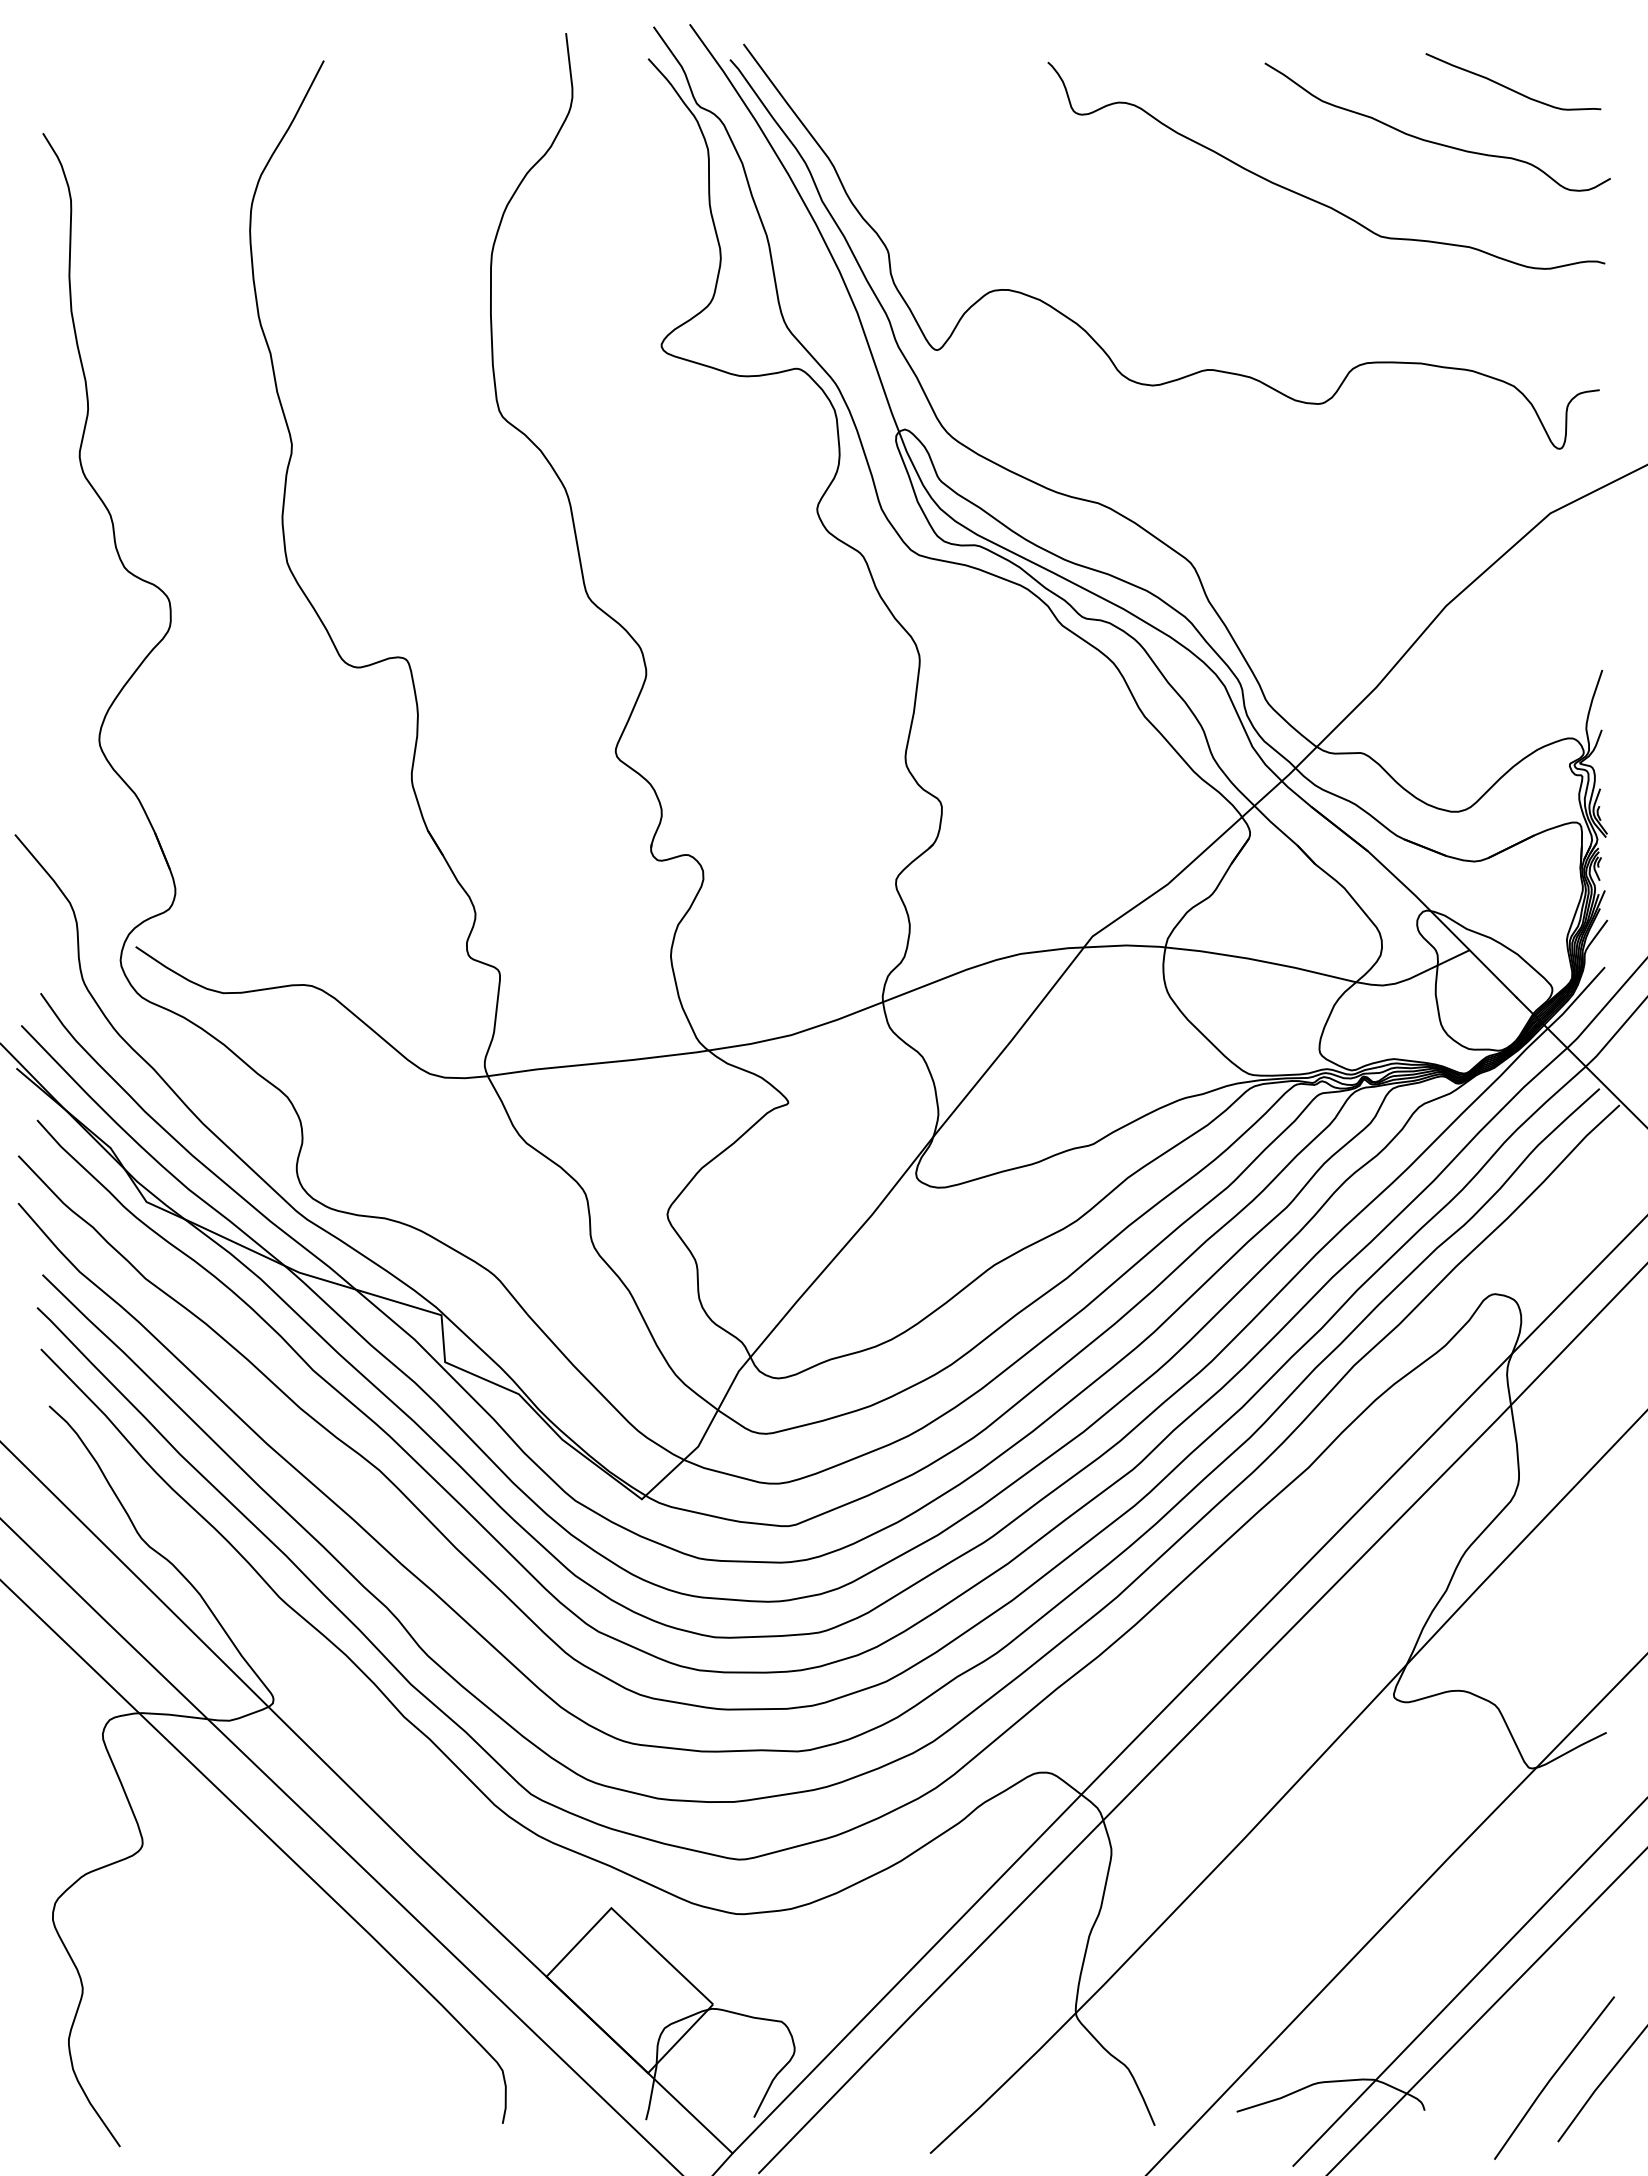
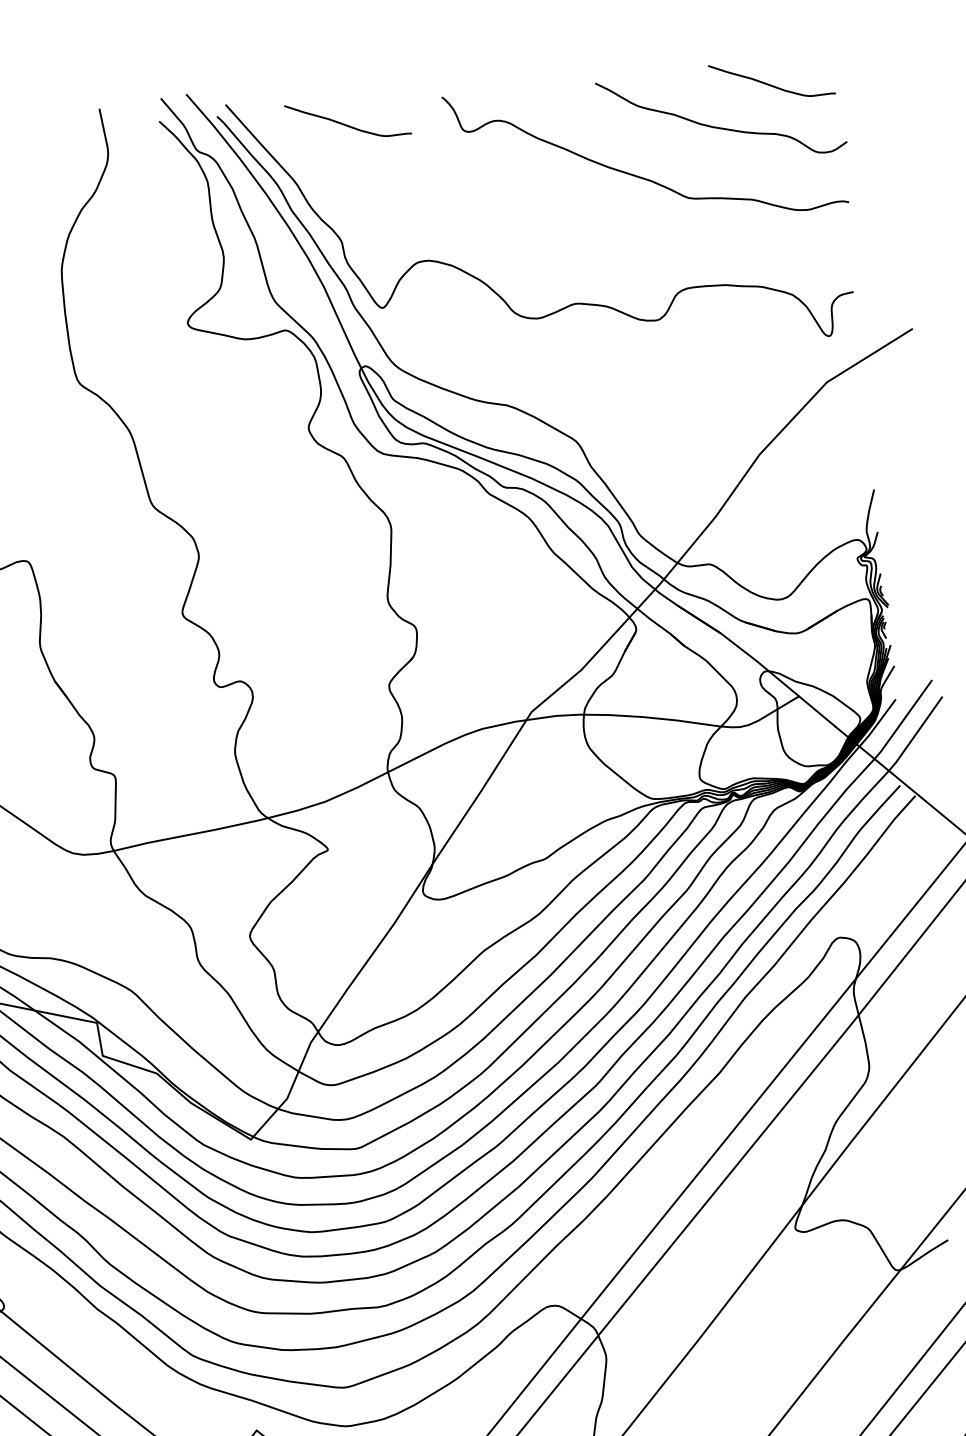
curve: (909, 87) -> (345, 124), added

